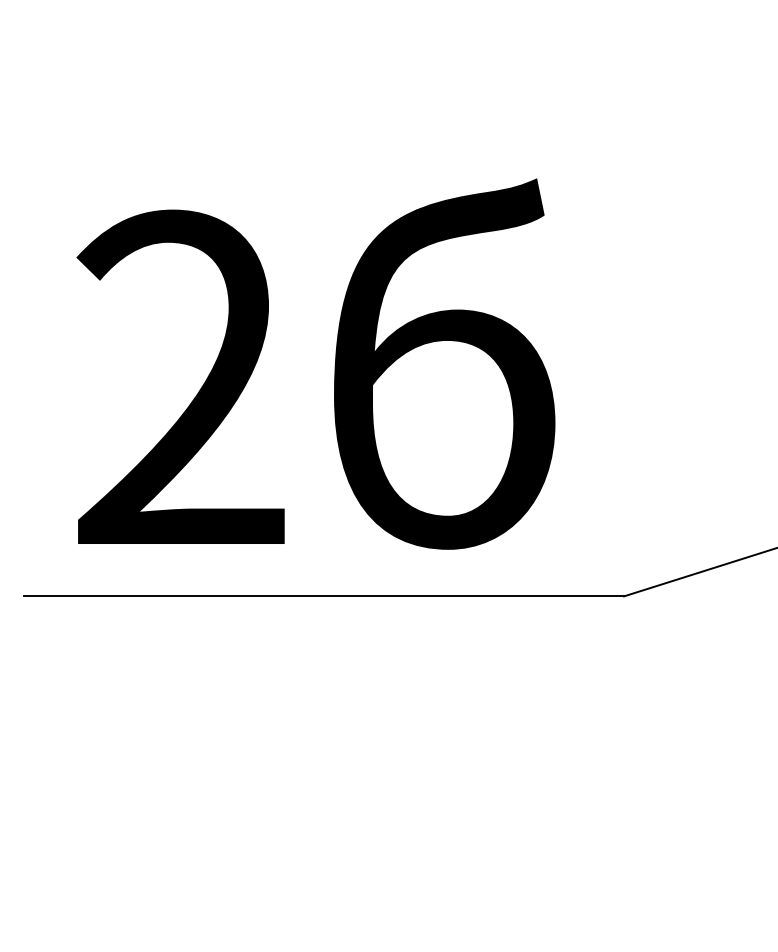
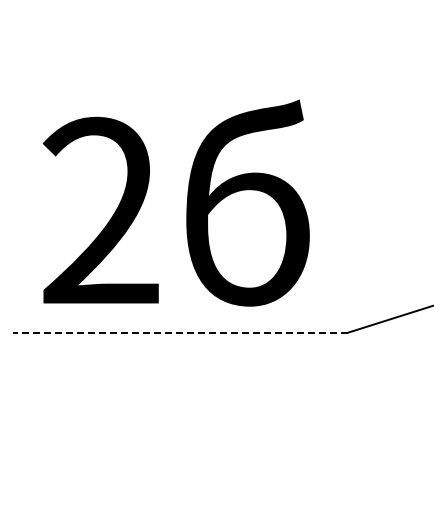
line: (323, 596) -> (180, 332), solid -> dashed

